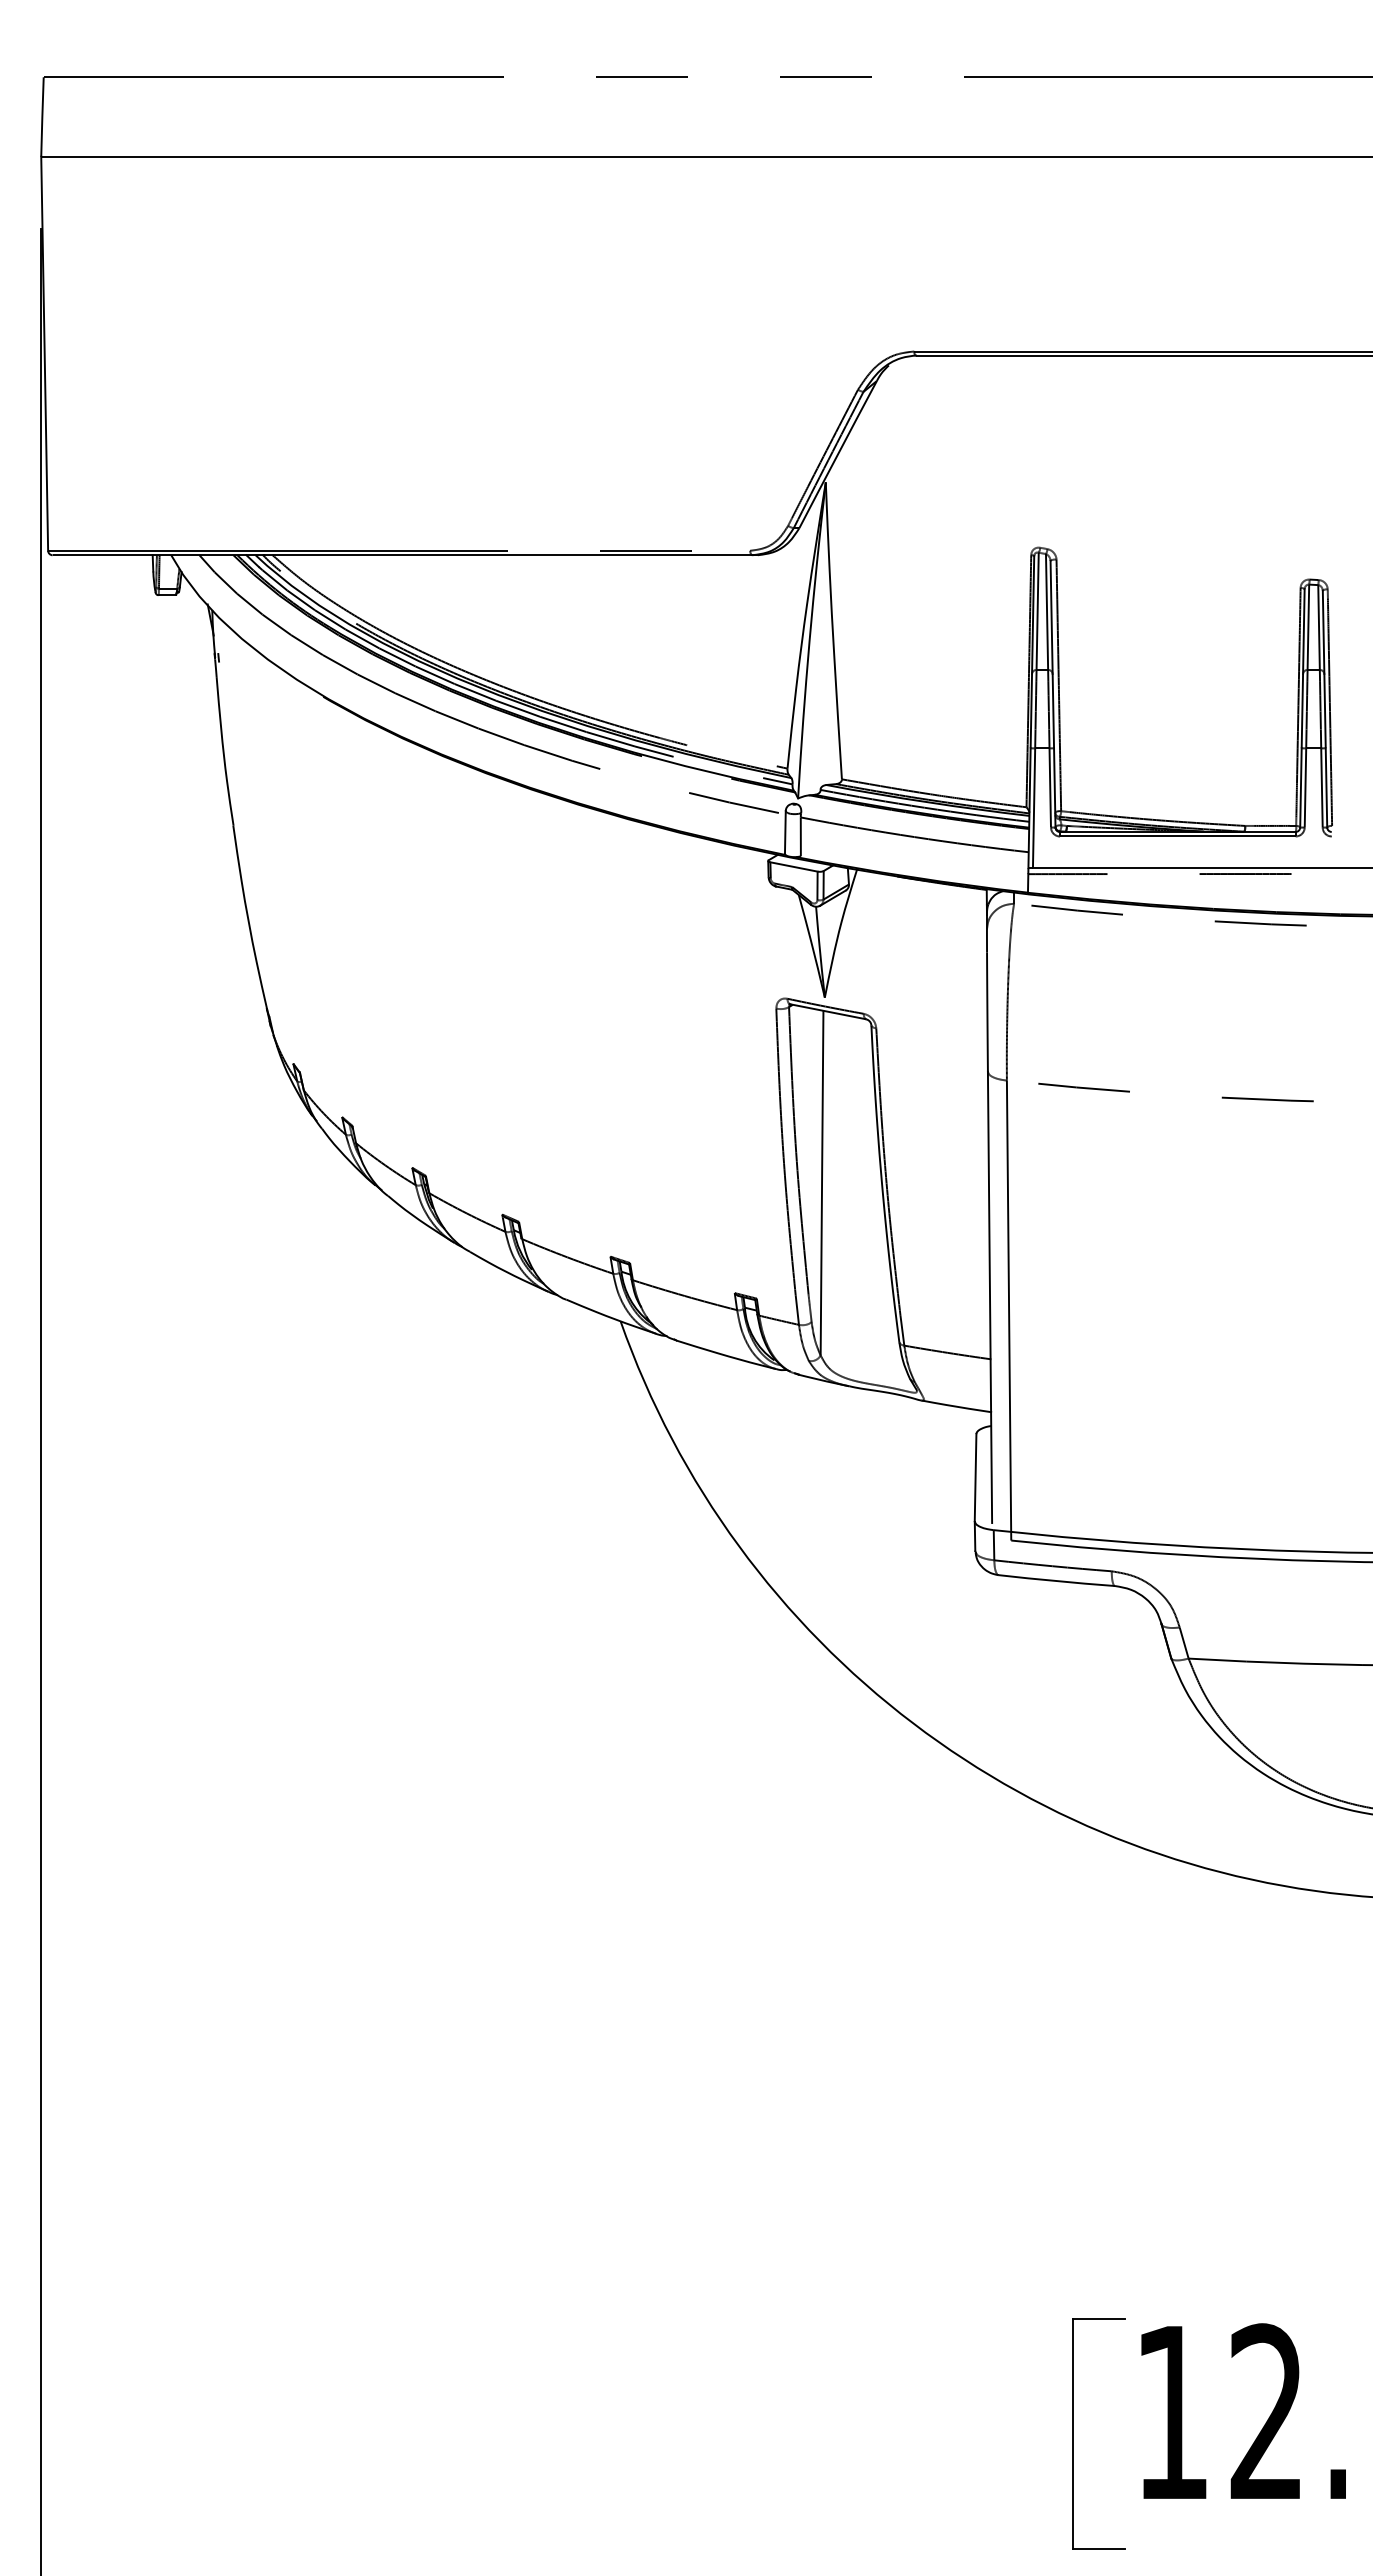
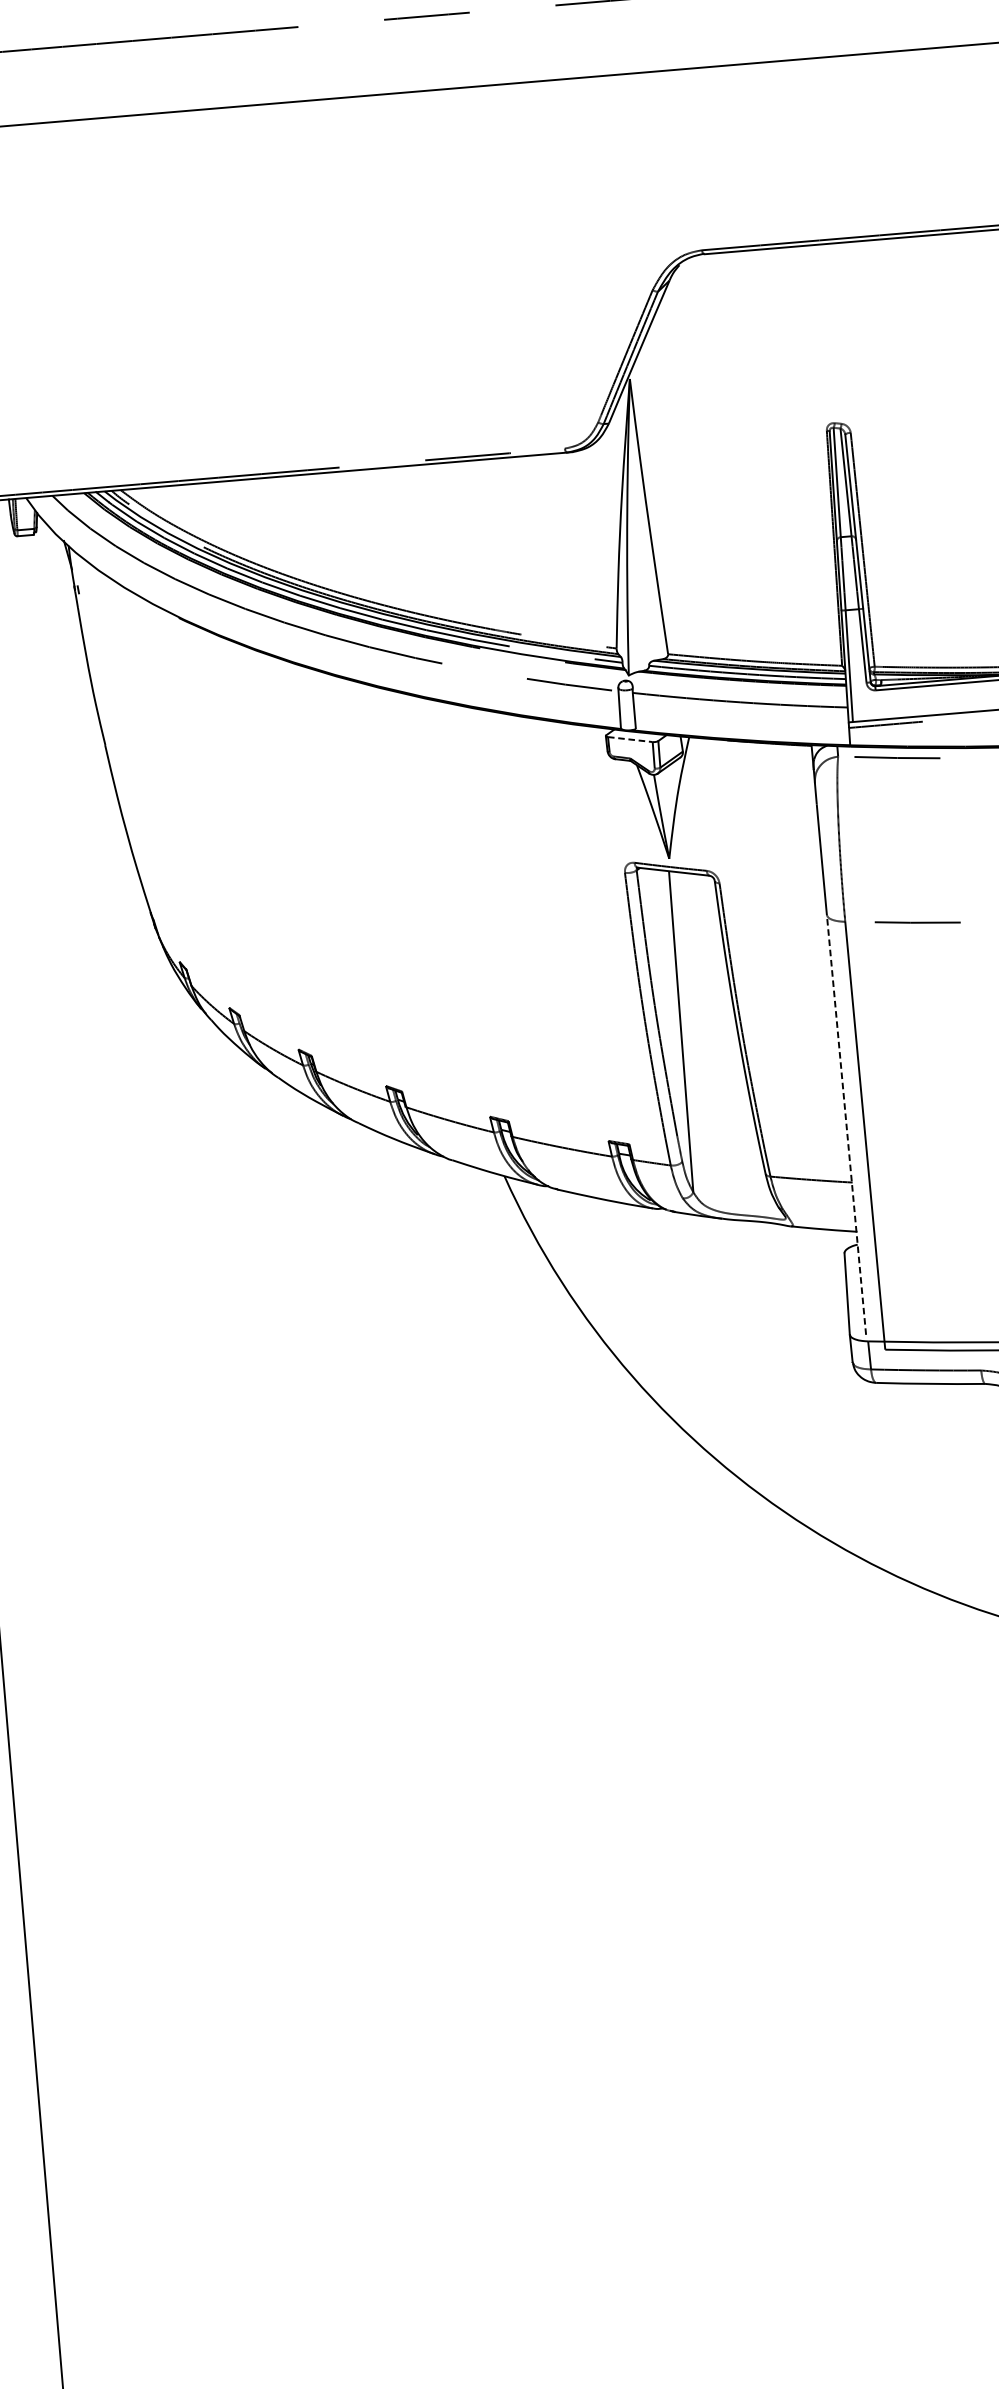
line: (794, 867) -> (630, 740), solid -> dashed
line: (990, 1297) -> (846, 1125), solid -> dashed

